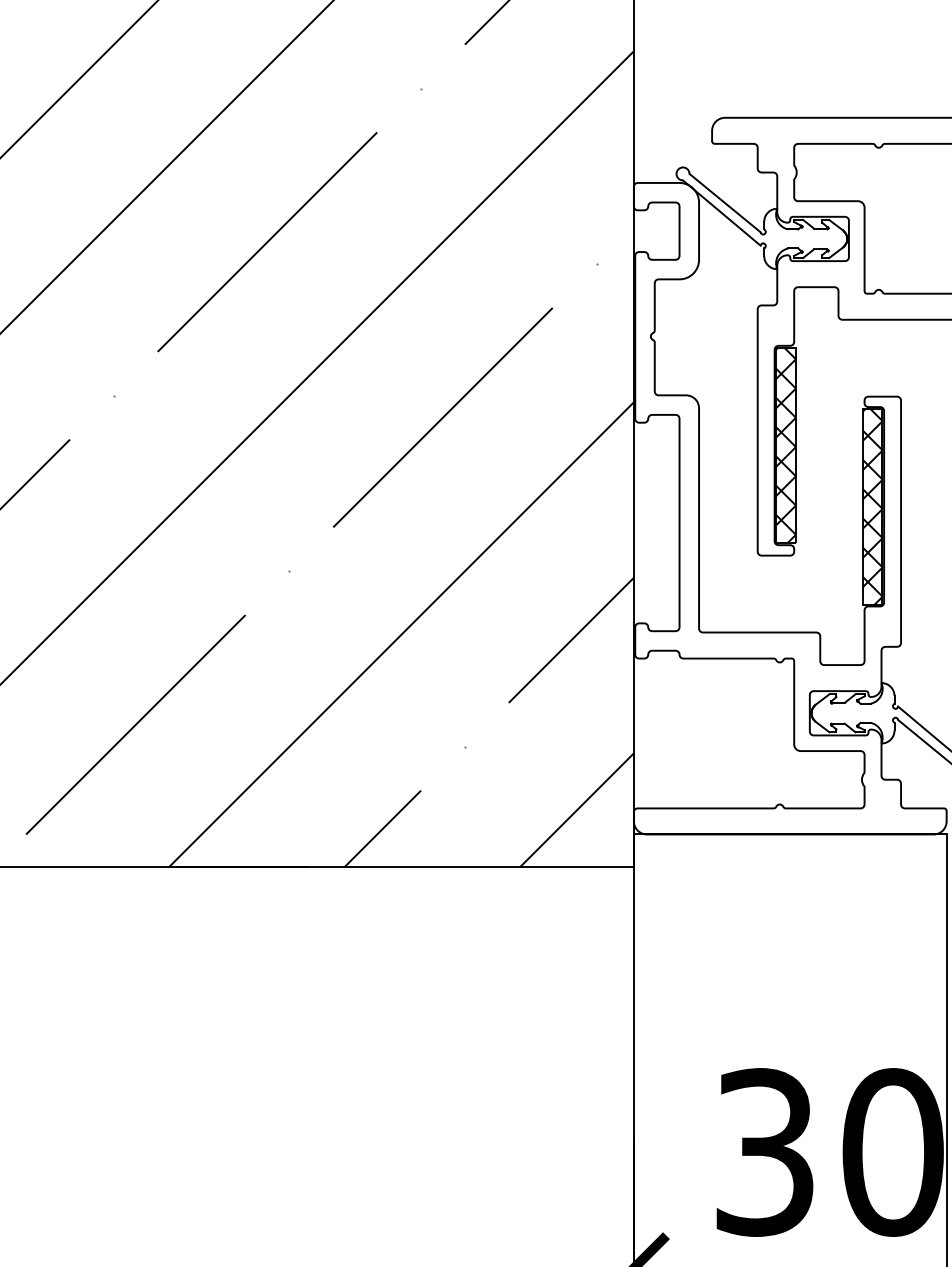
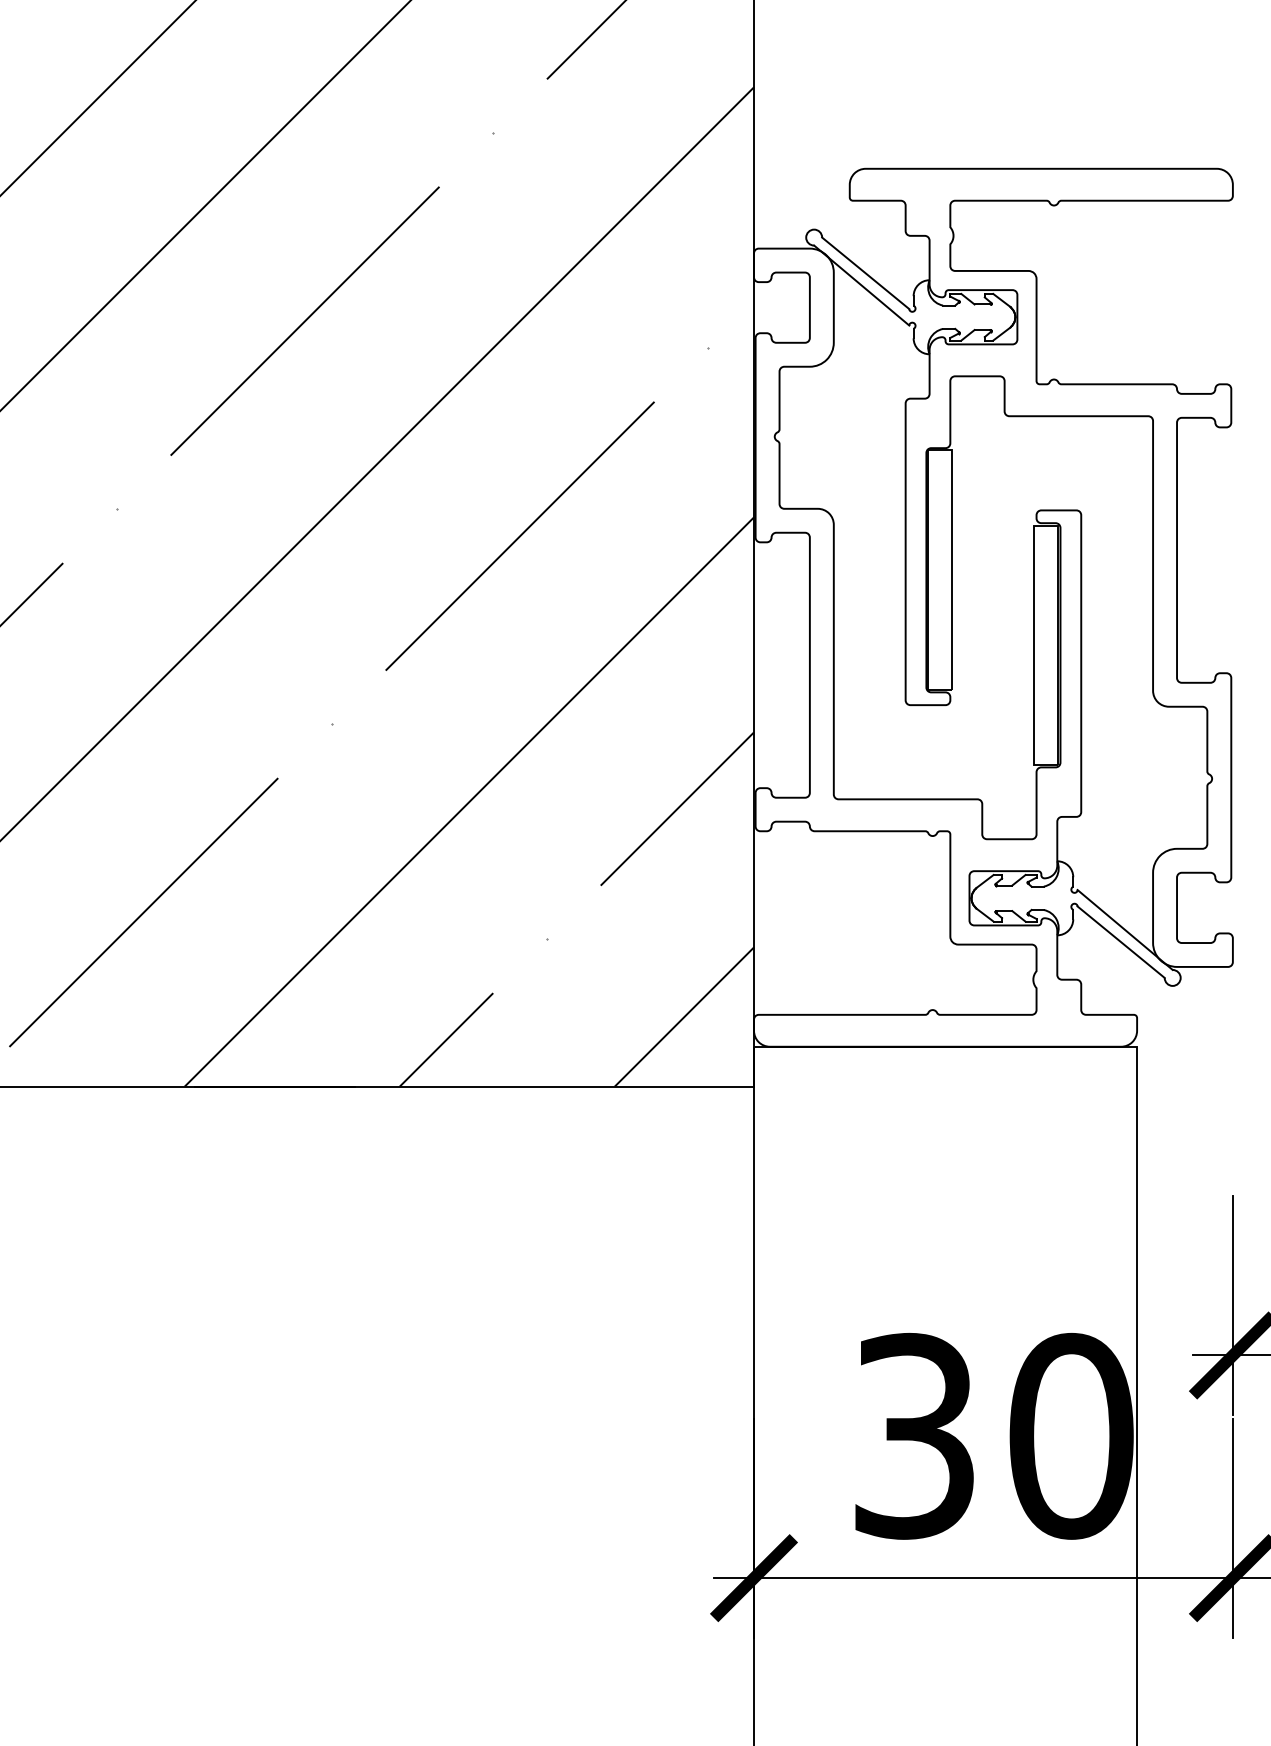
hatch: (786, 444) -> (940, 569), removed
hatch: (872, 506) -> (1046, 645), removed

